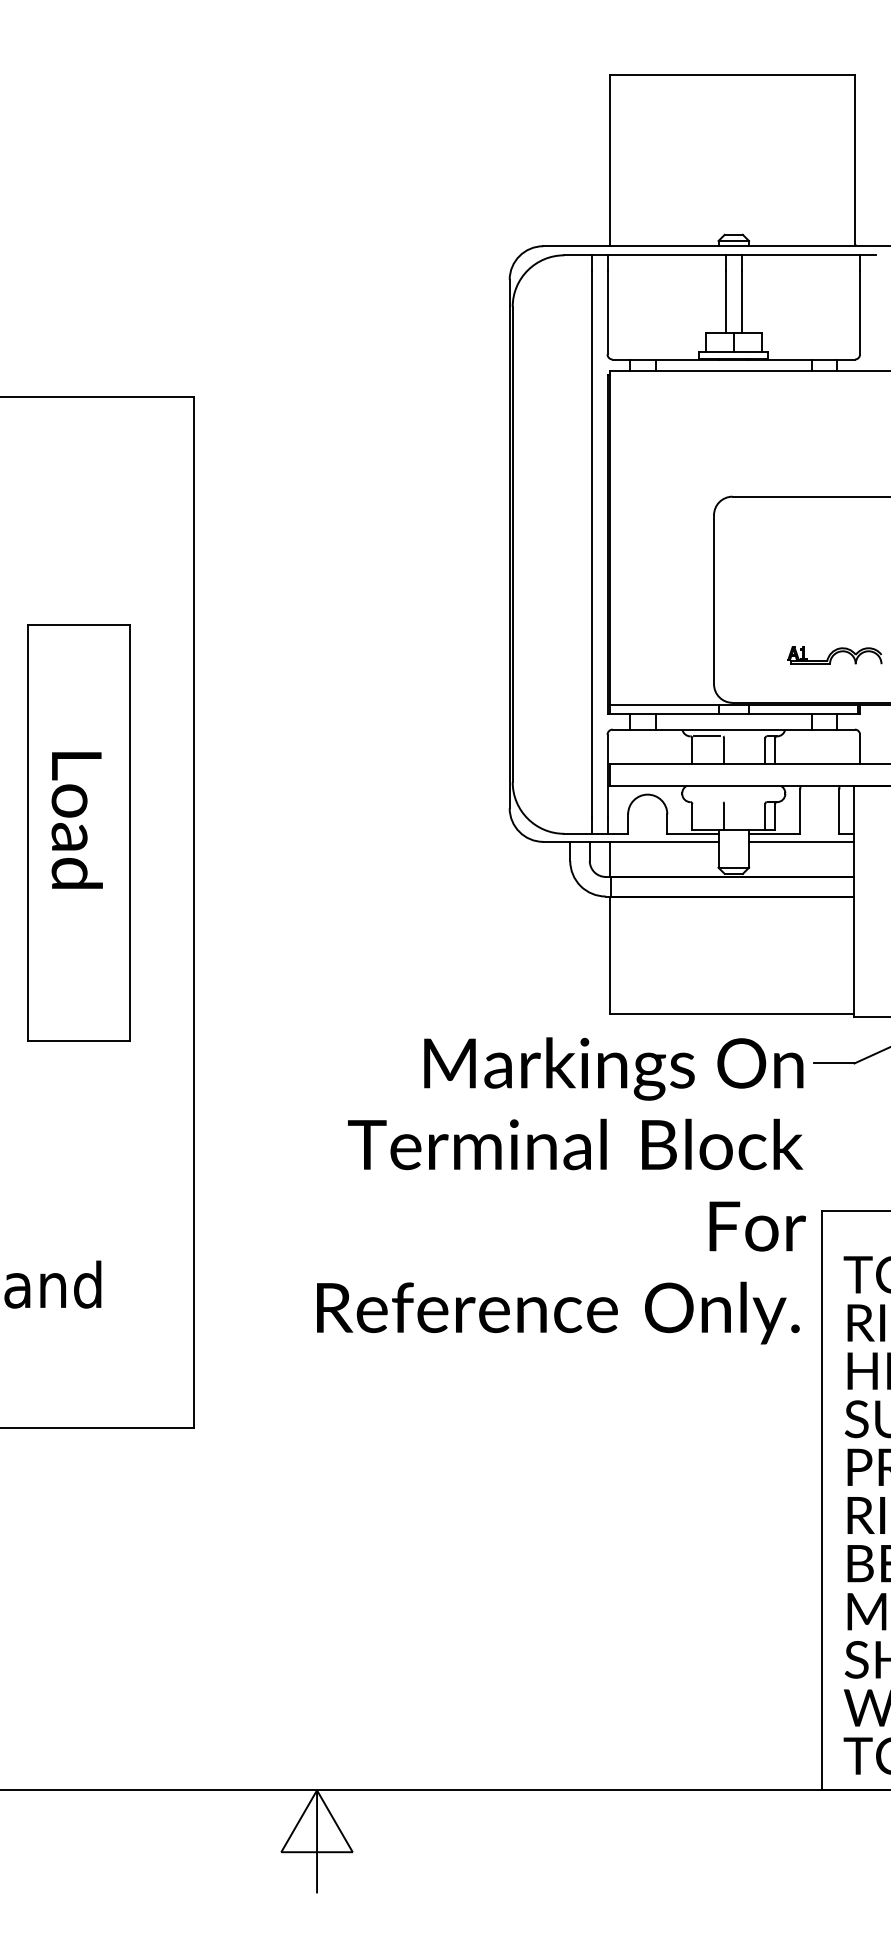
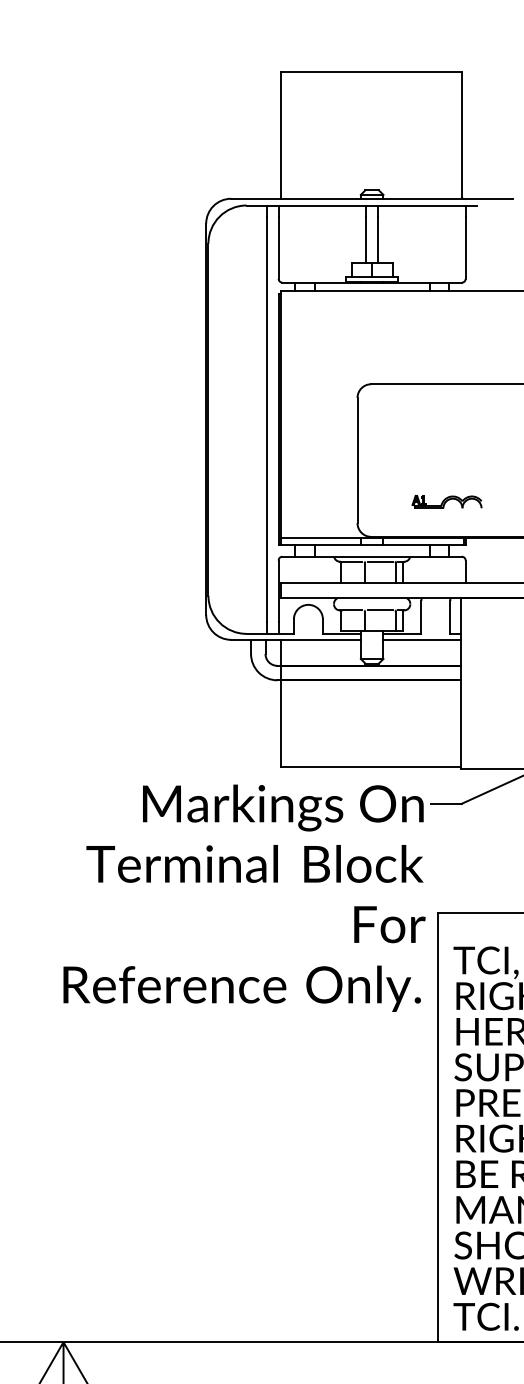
line: (745, 736) -> (380, 561), added
line: (706, 802) -> (351, 610), added
line: (745, 802) -> (380, 610), added

